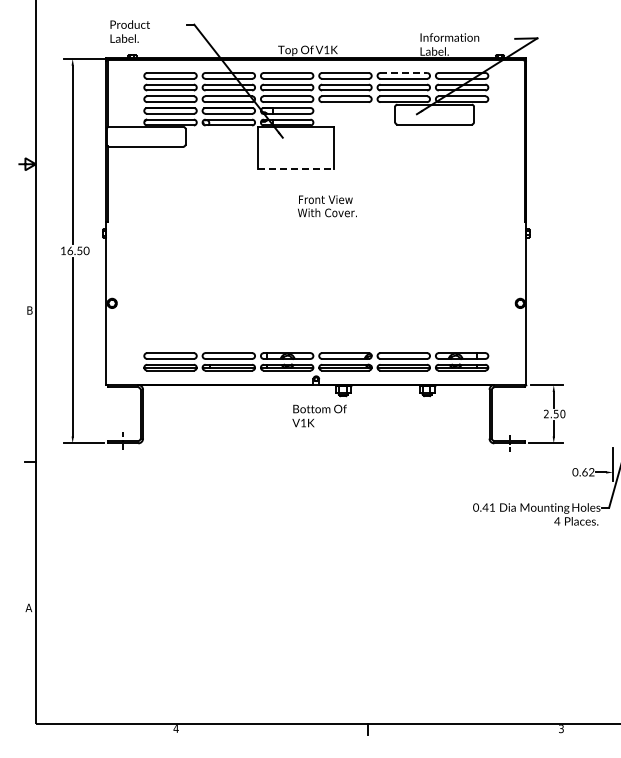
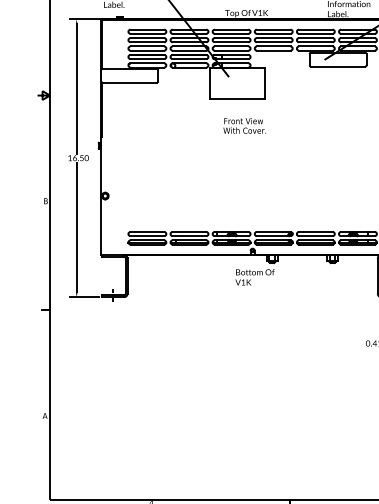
line: (404, 73) -> (316, 30), dashed -> solid
line: (295, 169) -> (237, 99), dashed -> solid
text: (327, 206) -> (244, 126), moved

